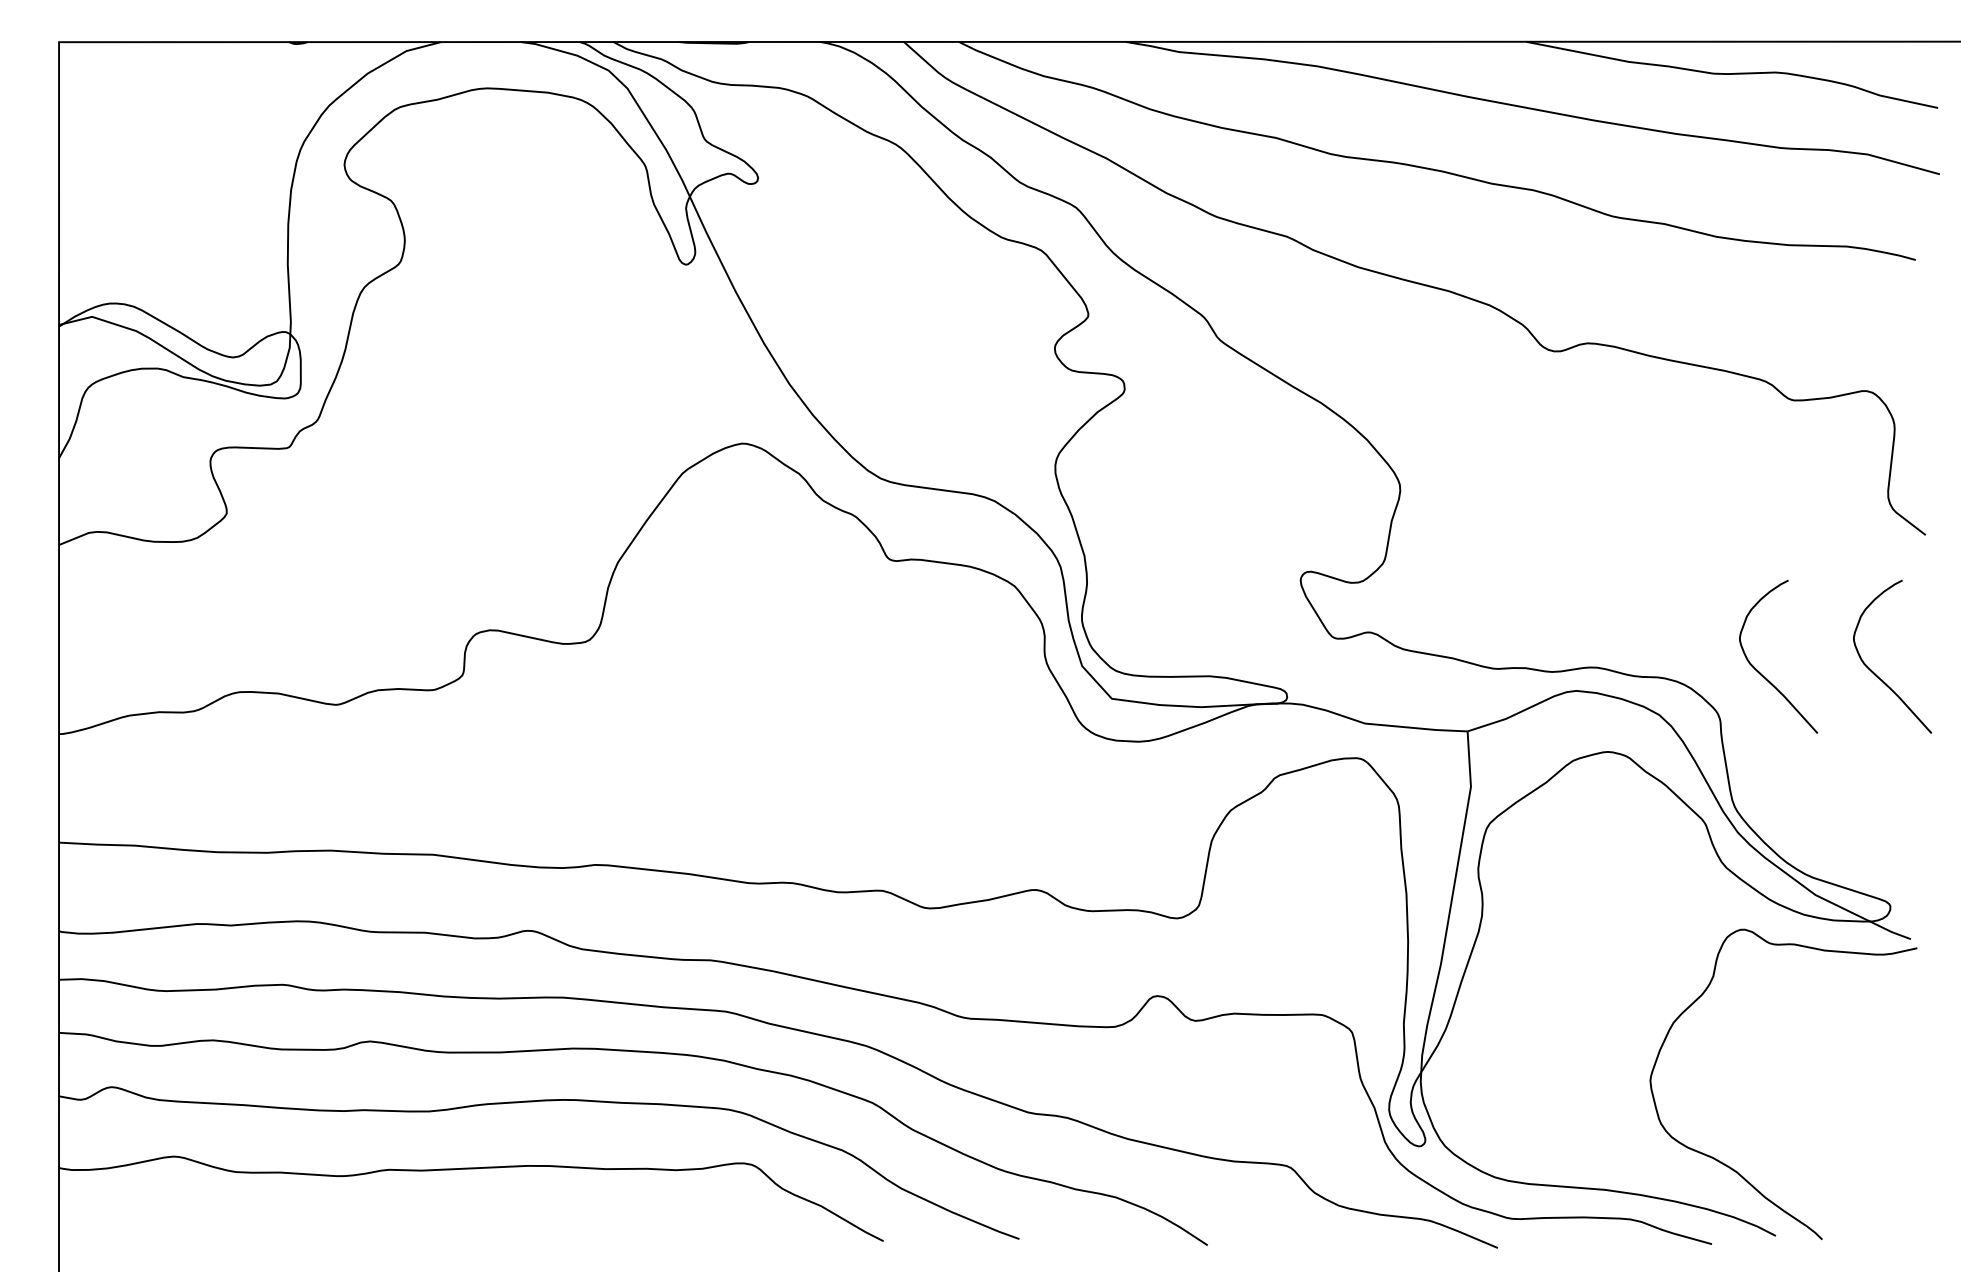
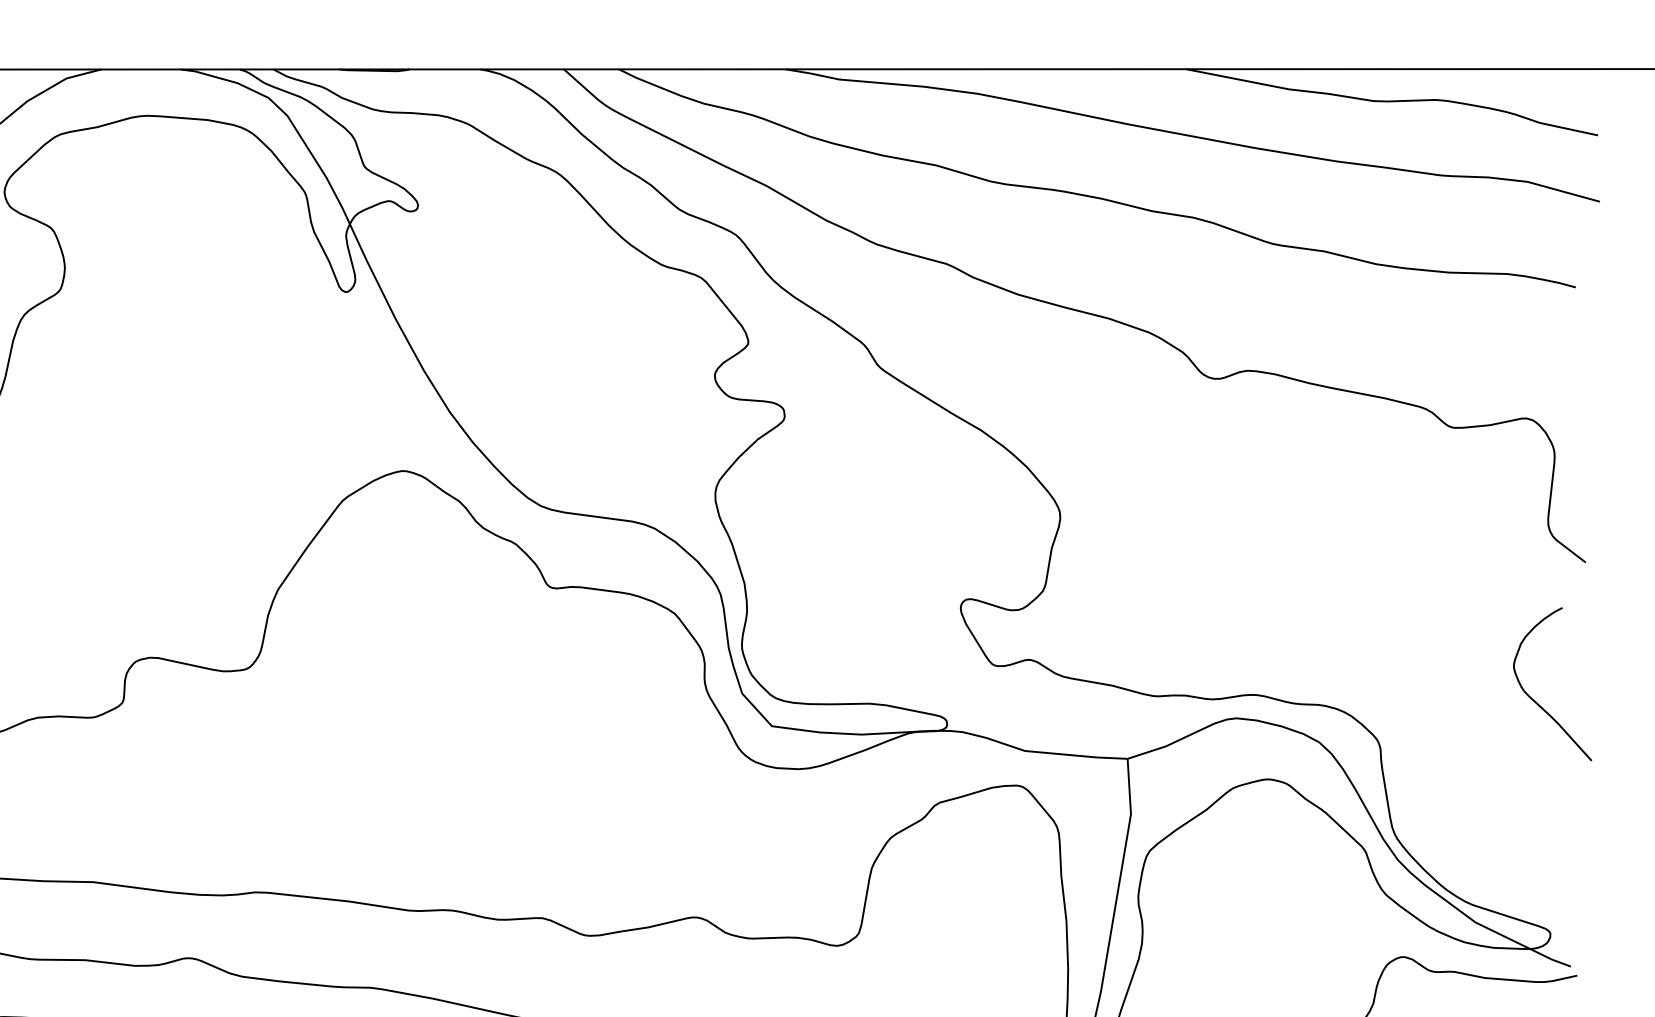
curve: (1761, 673) -> (1421, 700), removed

